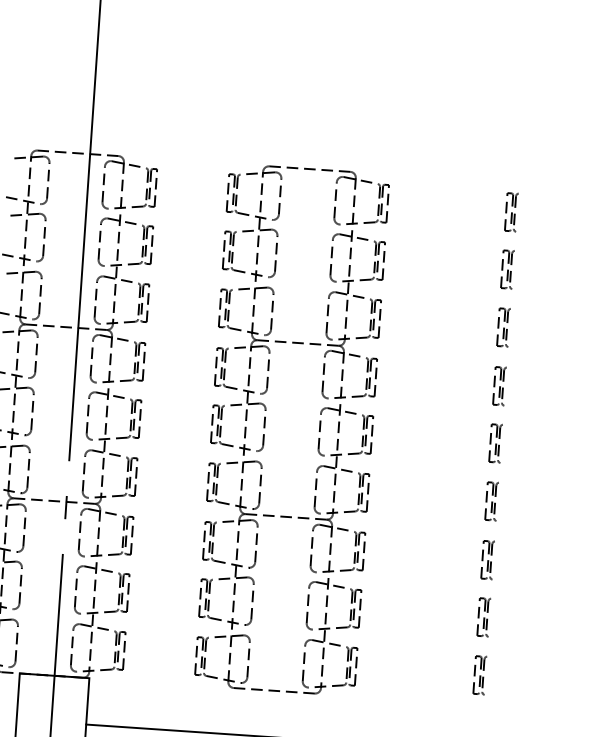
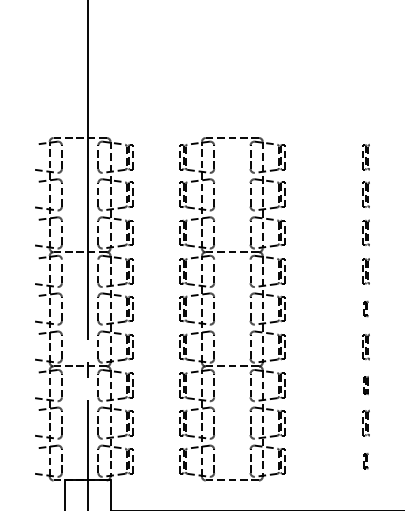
part: (494, 442) -> (365, 308), size x0.6
part: (486, 559) -> (365, 385), size x0.7
part: (479, 674) -> (365, 460), size x0.6

